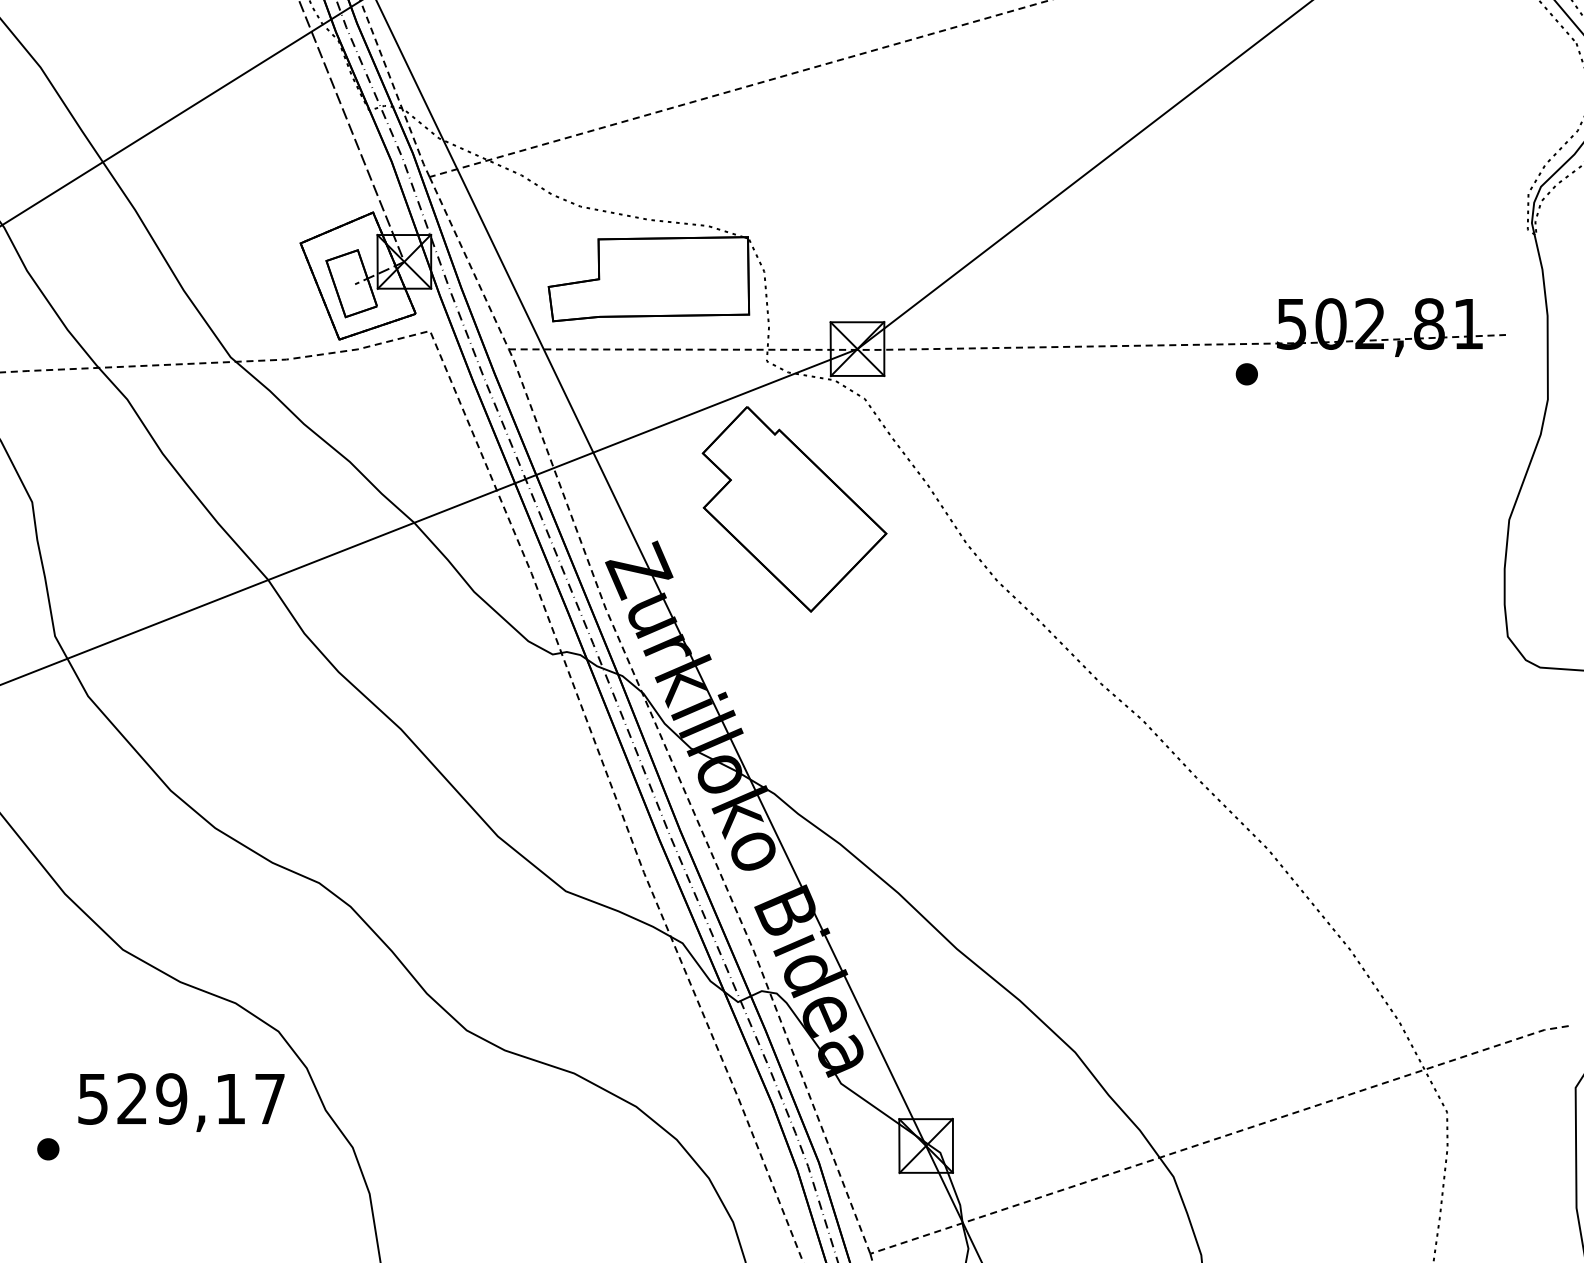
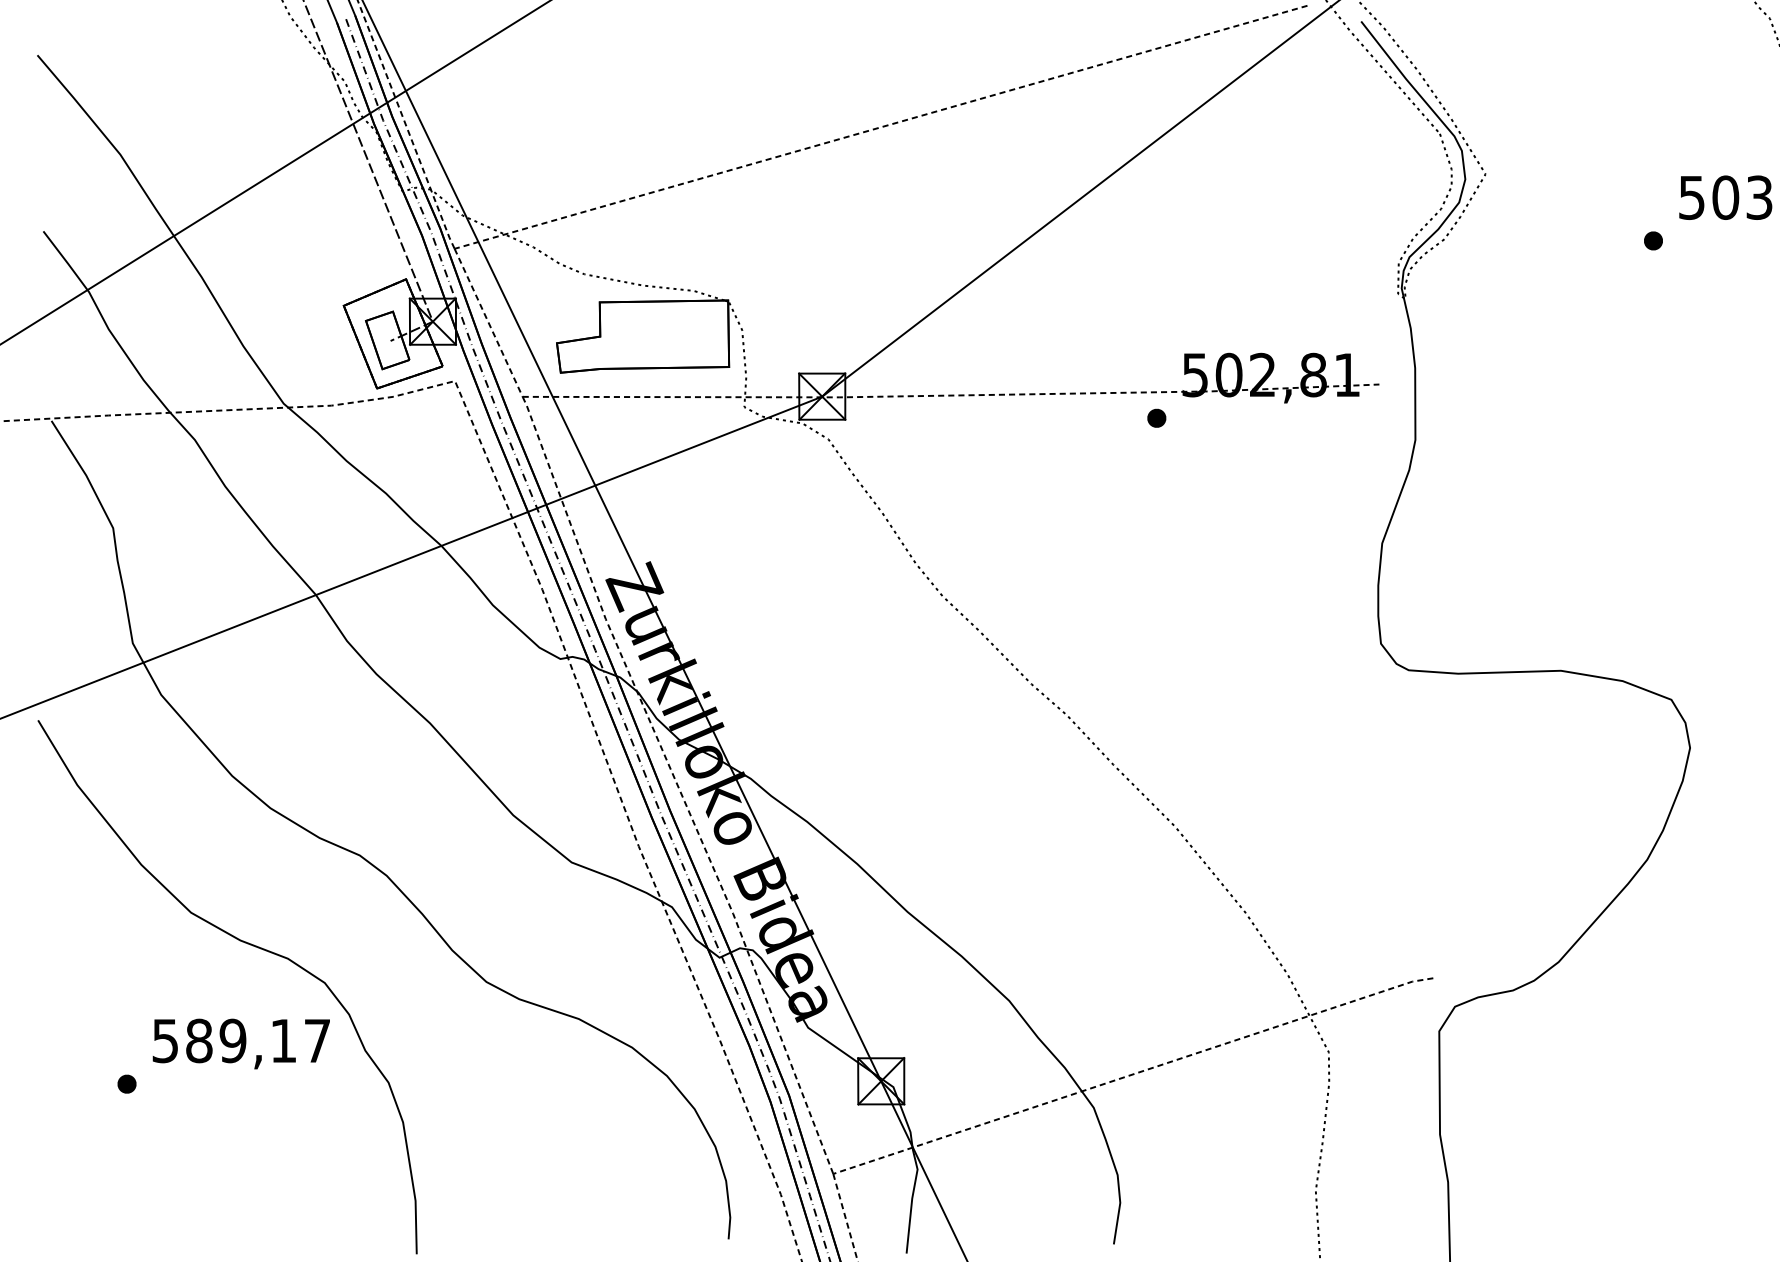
part: (794, 509) -> (768, 534), removed
text: (132, 1098) -> (199, 1040), 529,17 -> 589,17

